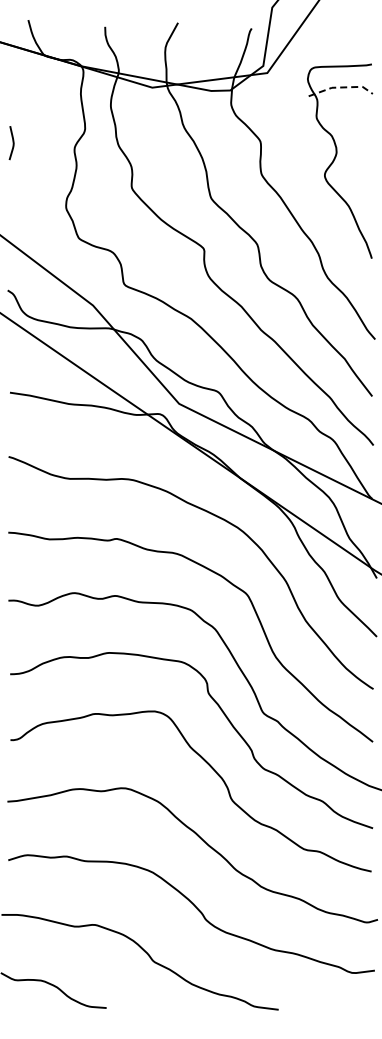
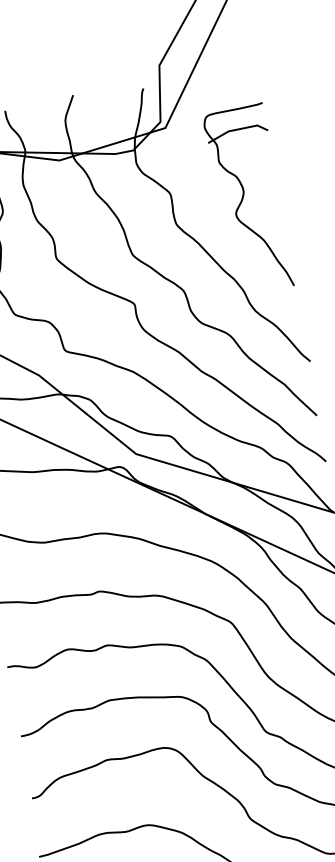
line: (341, 87) -> (237, 129), dashed -> solid

